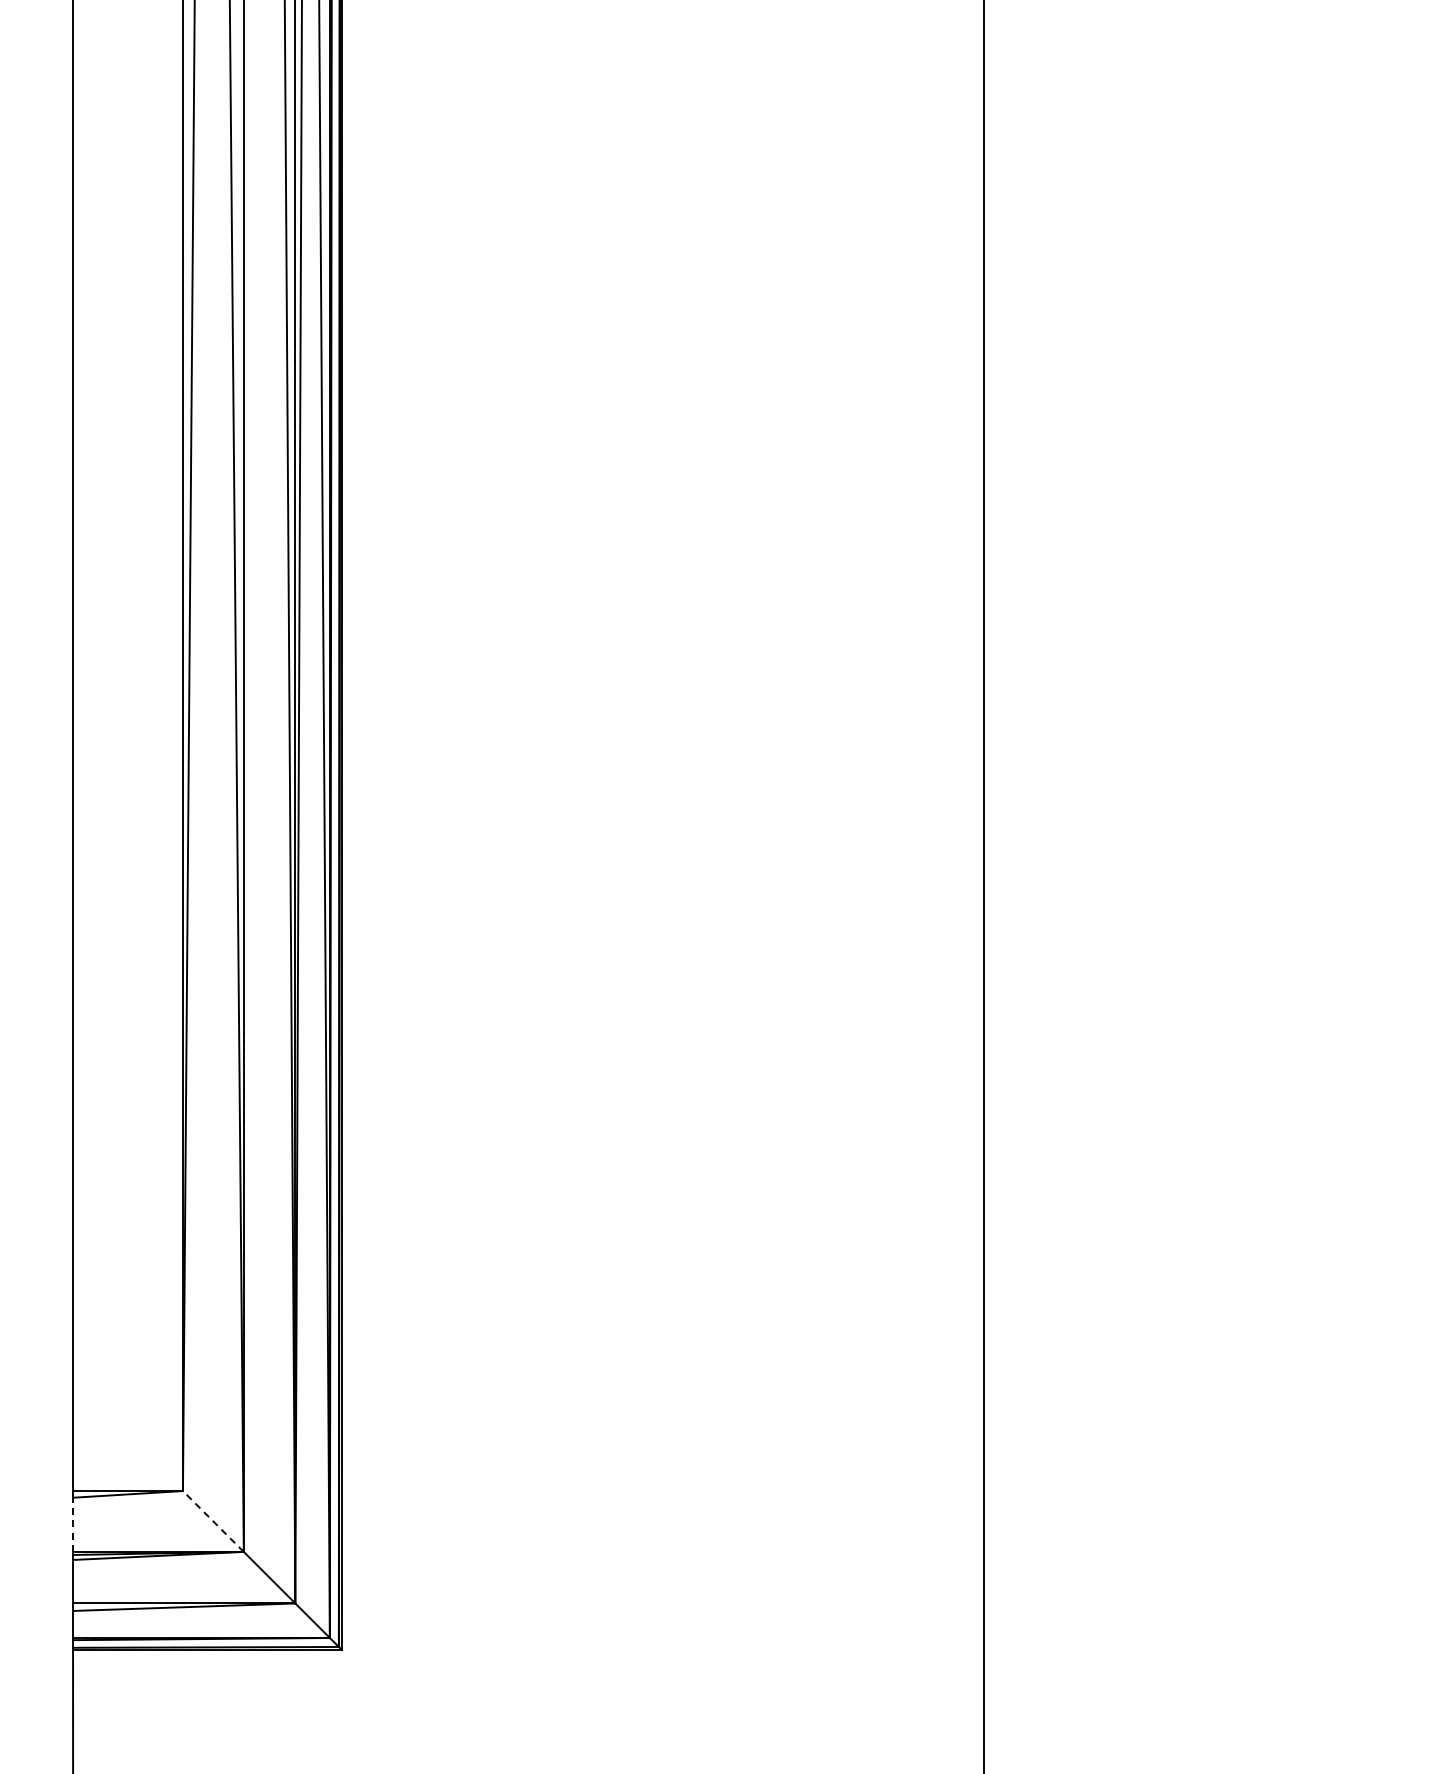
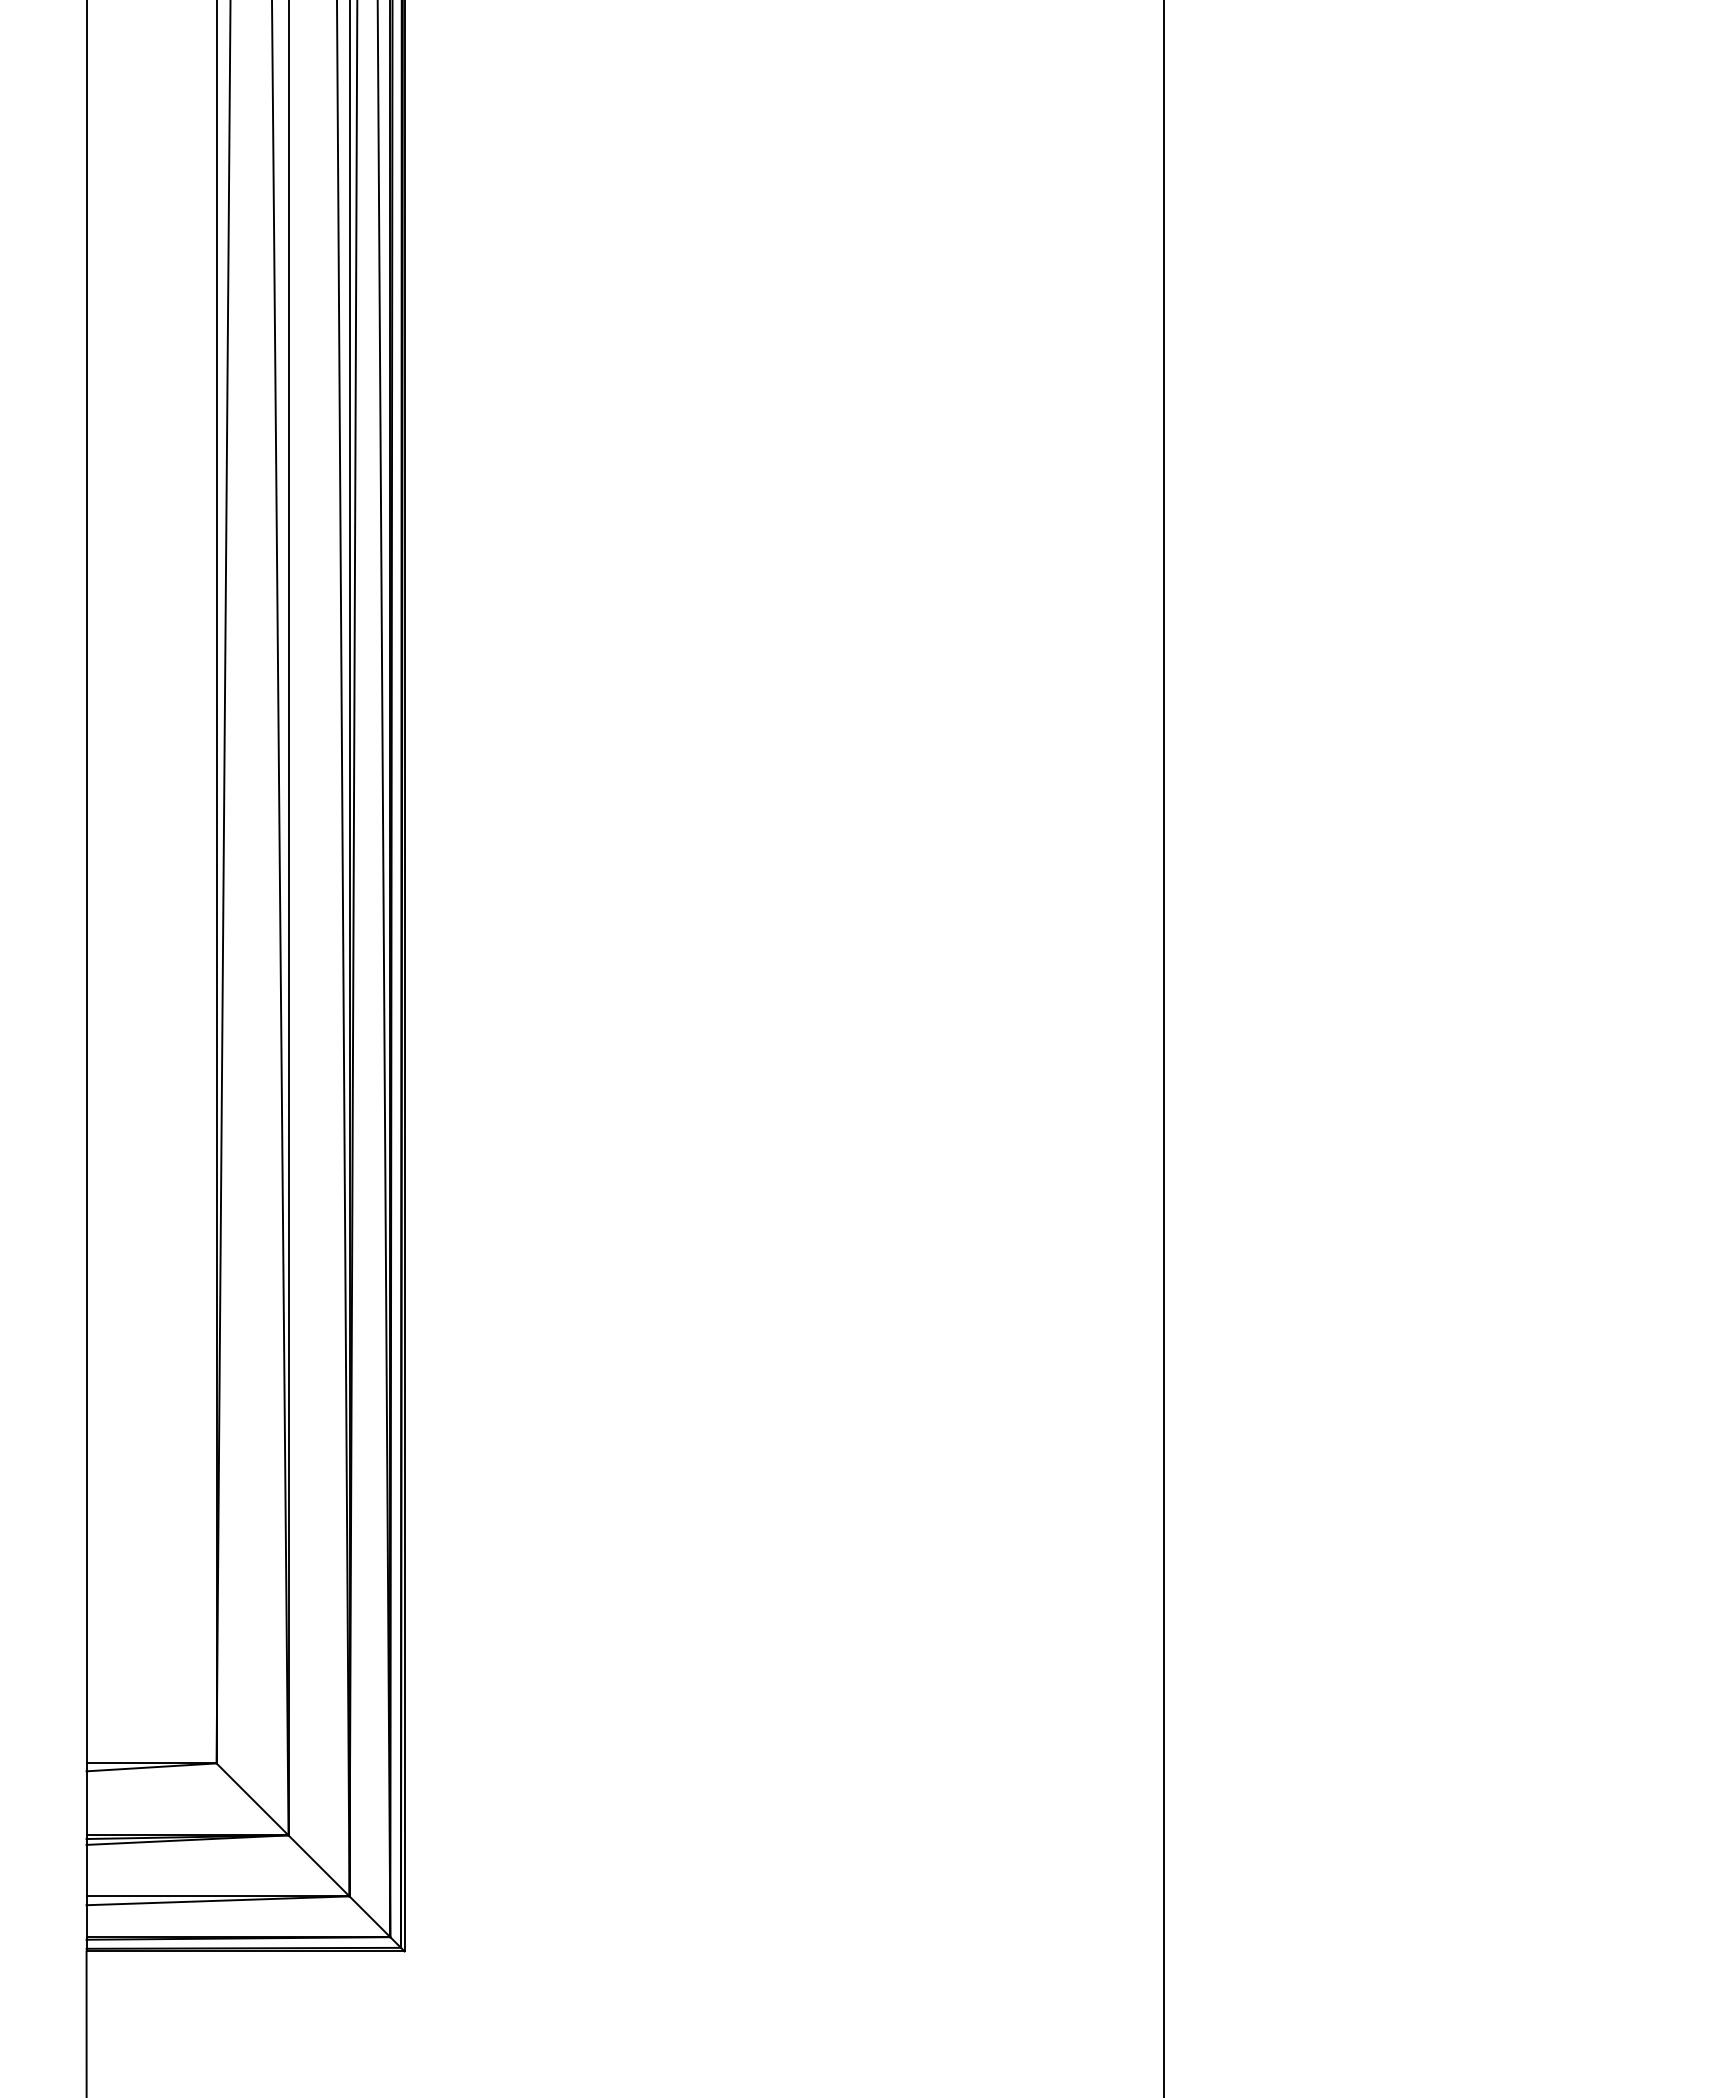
line: (213, 1521) -> (252, 1799), dashed -> solid
line: (73, 1524) -> (87, 1802), dashed -> solid

